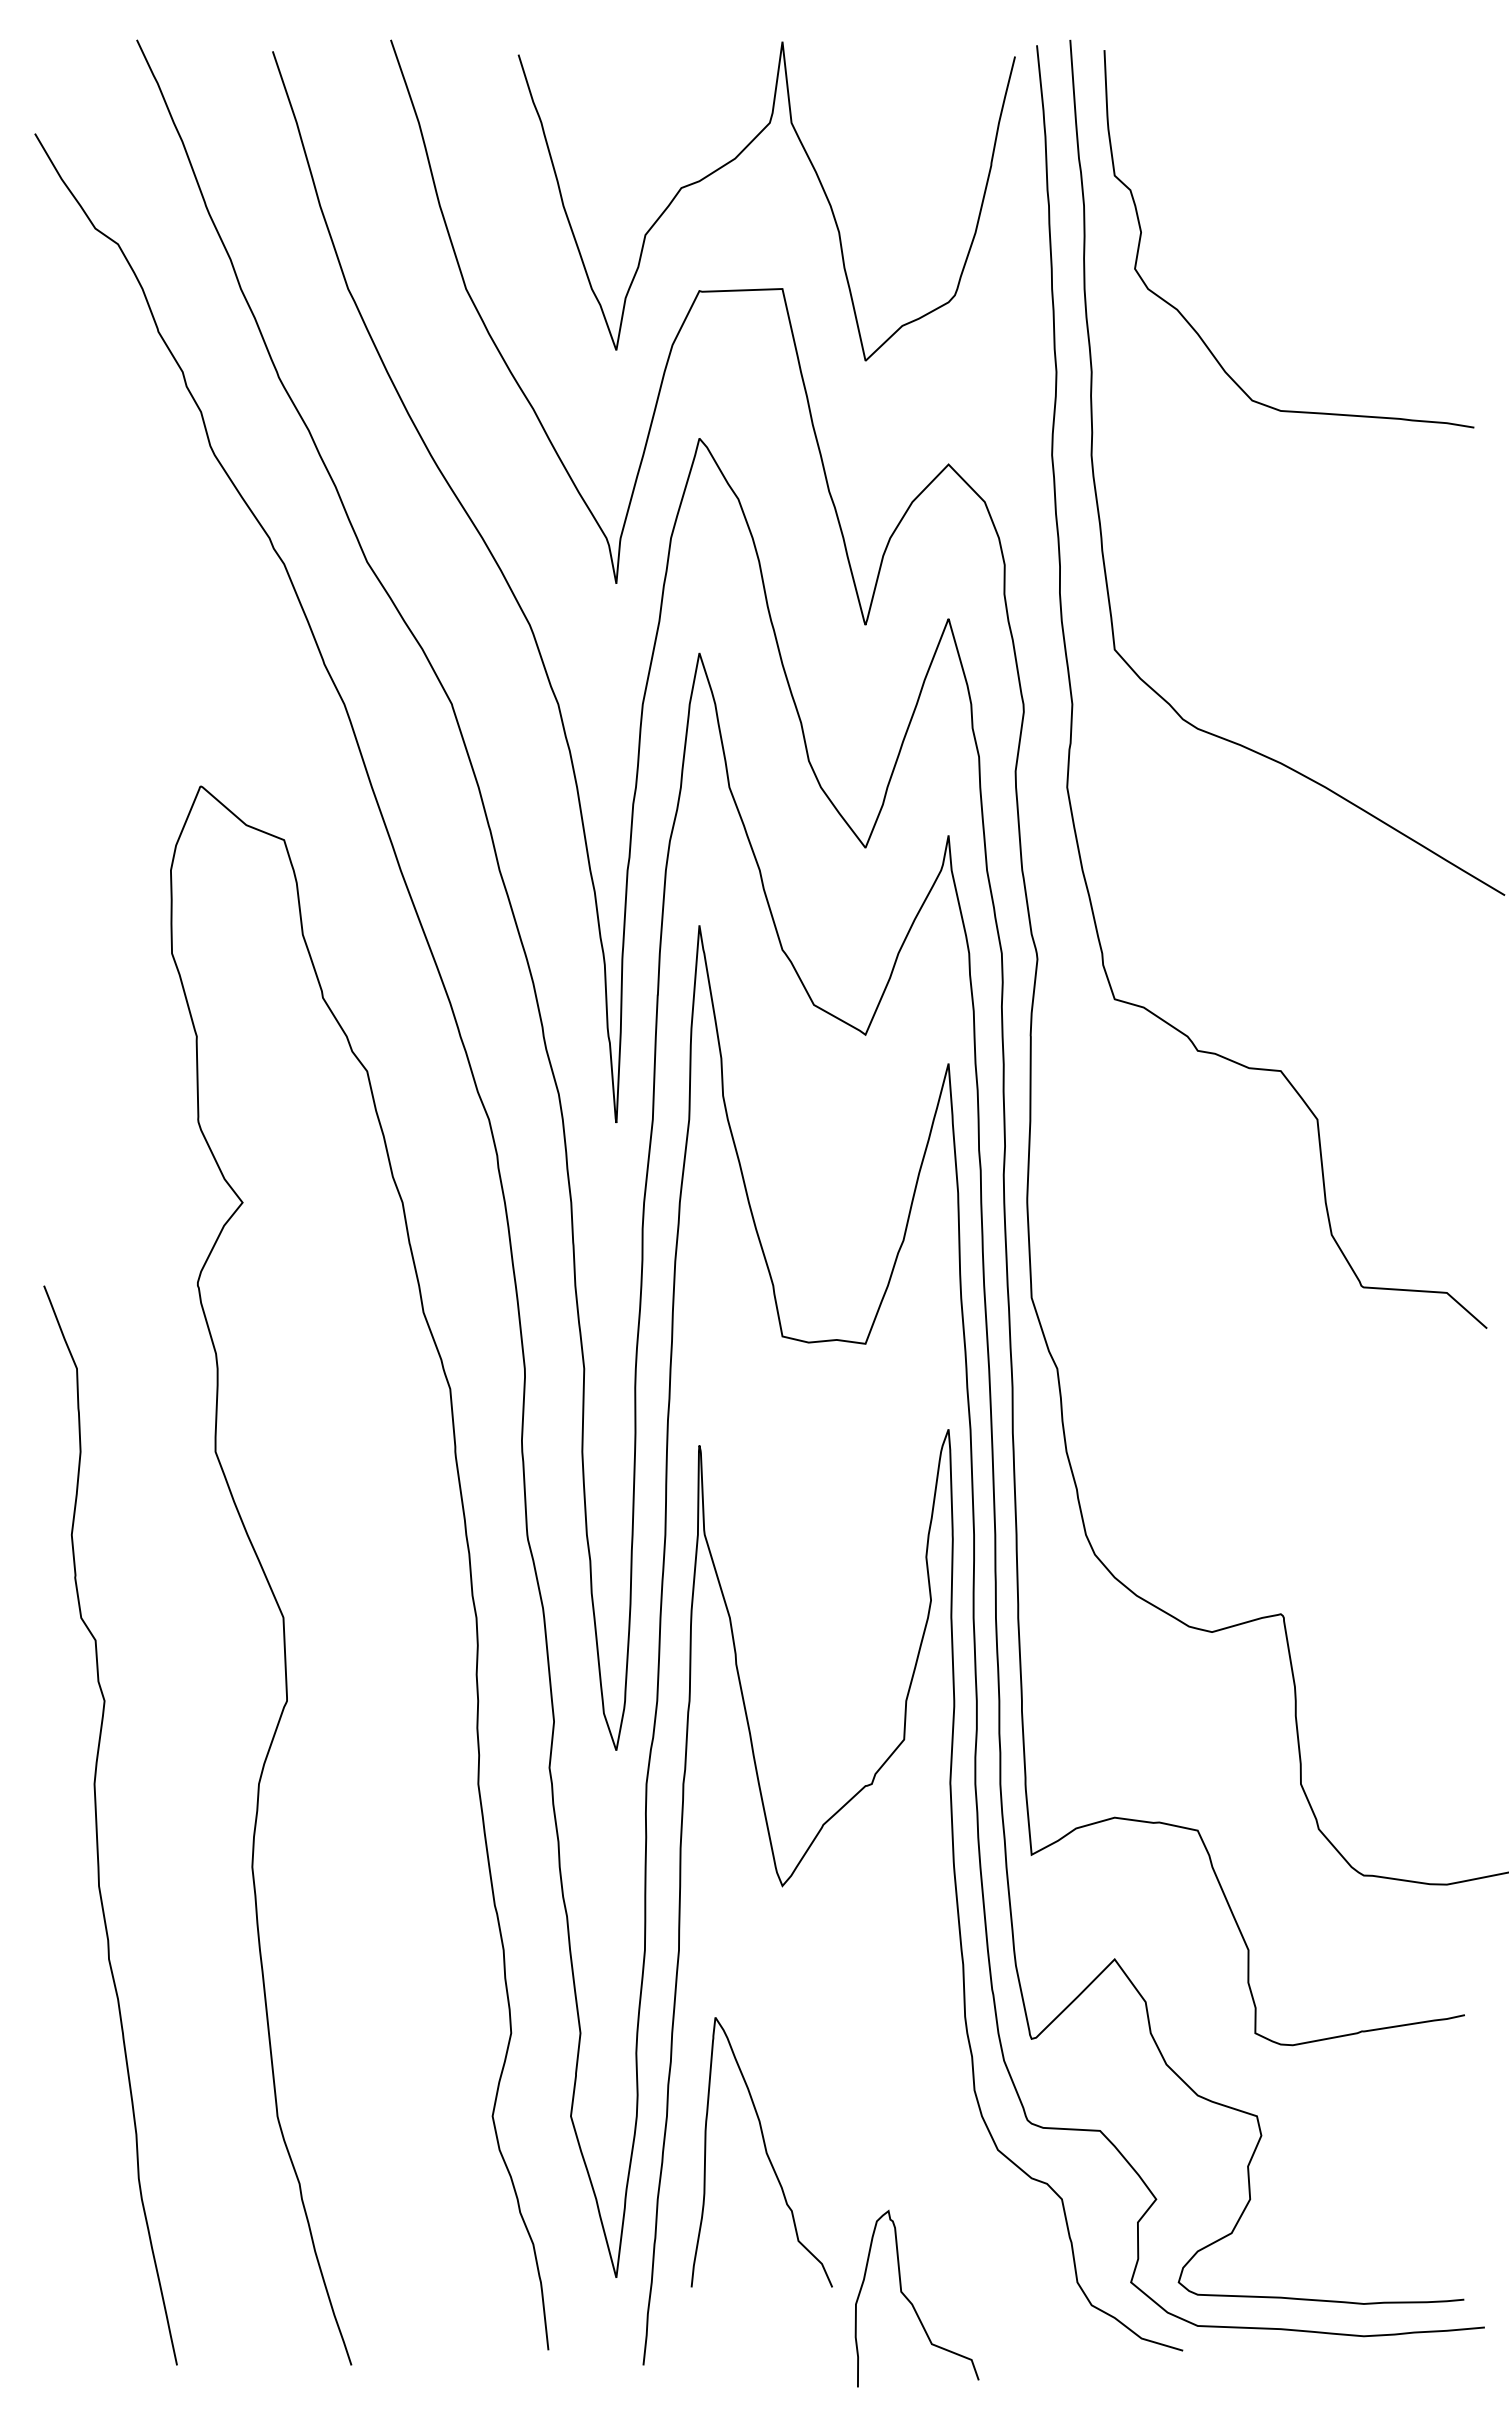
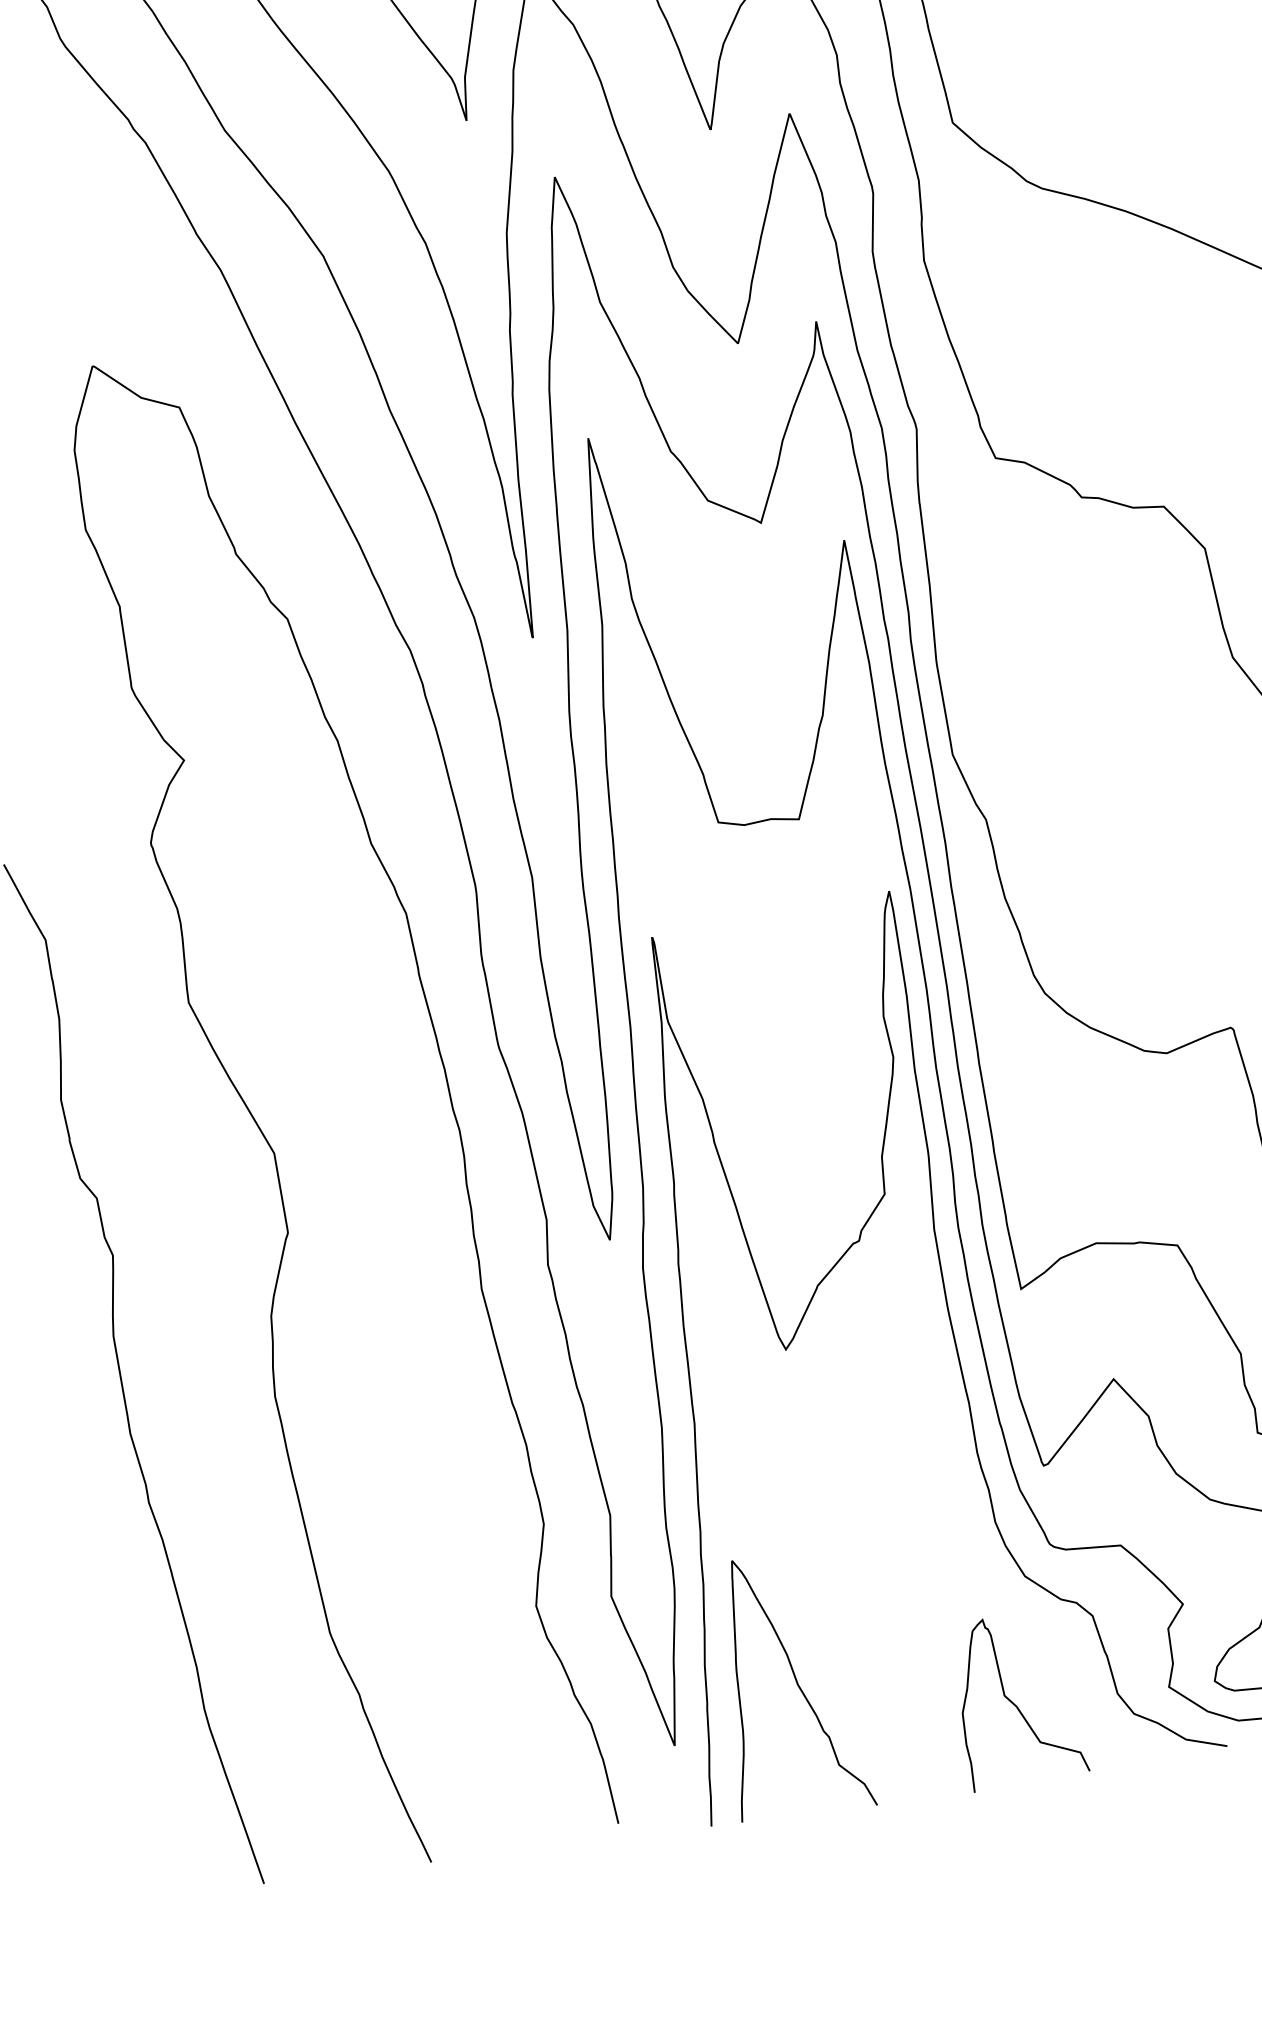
curve: (765, 2152) -> (796, 1684), moved
curve: (910, 2300) -> (1014, 1703), moved

